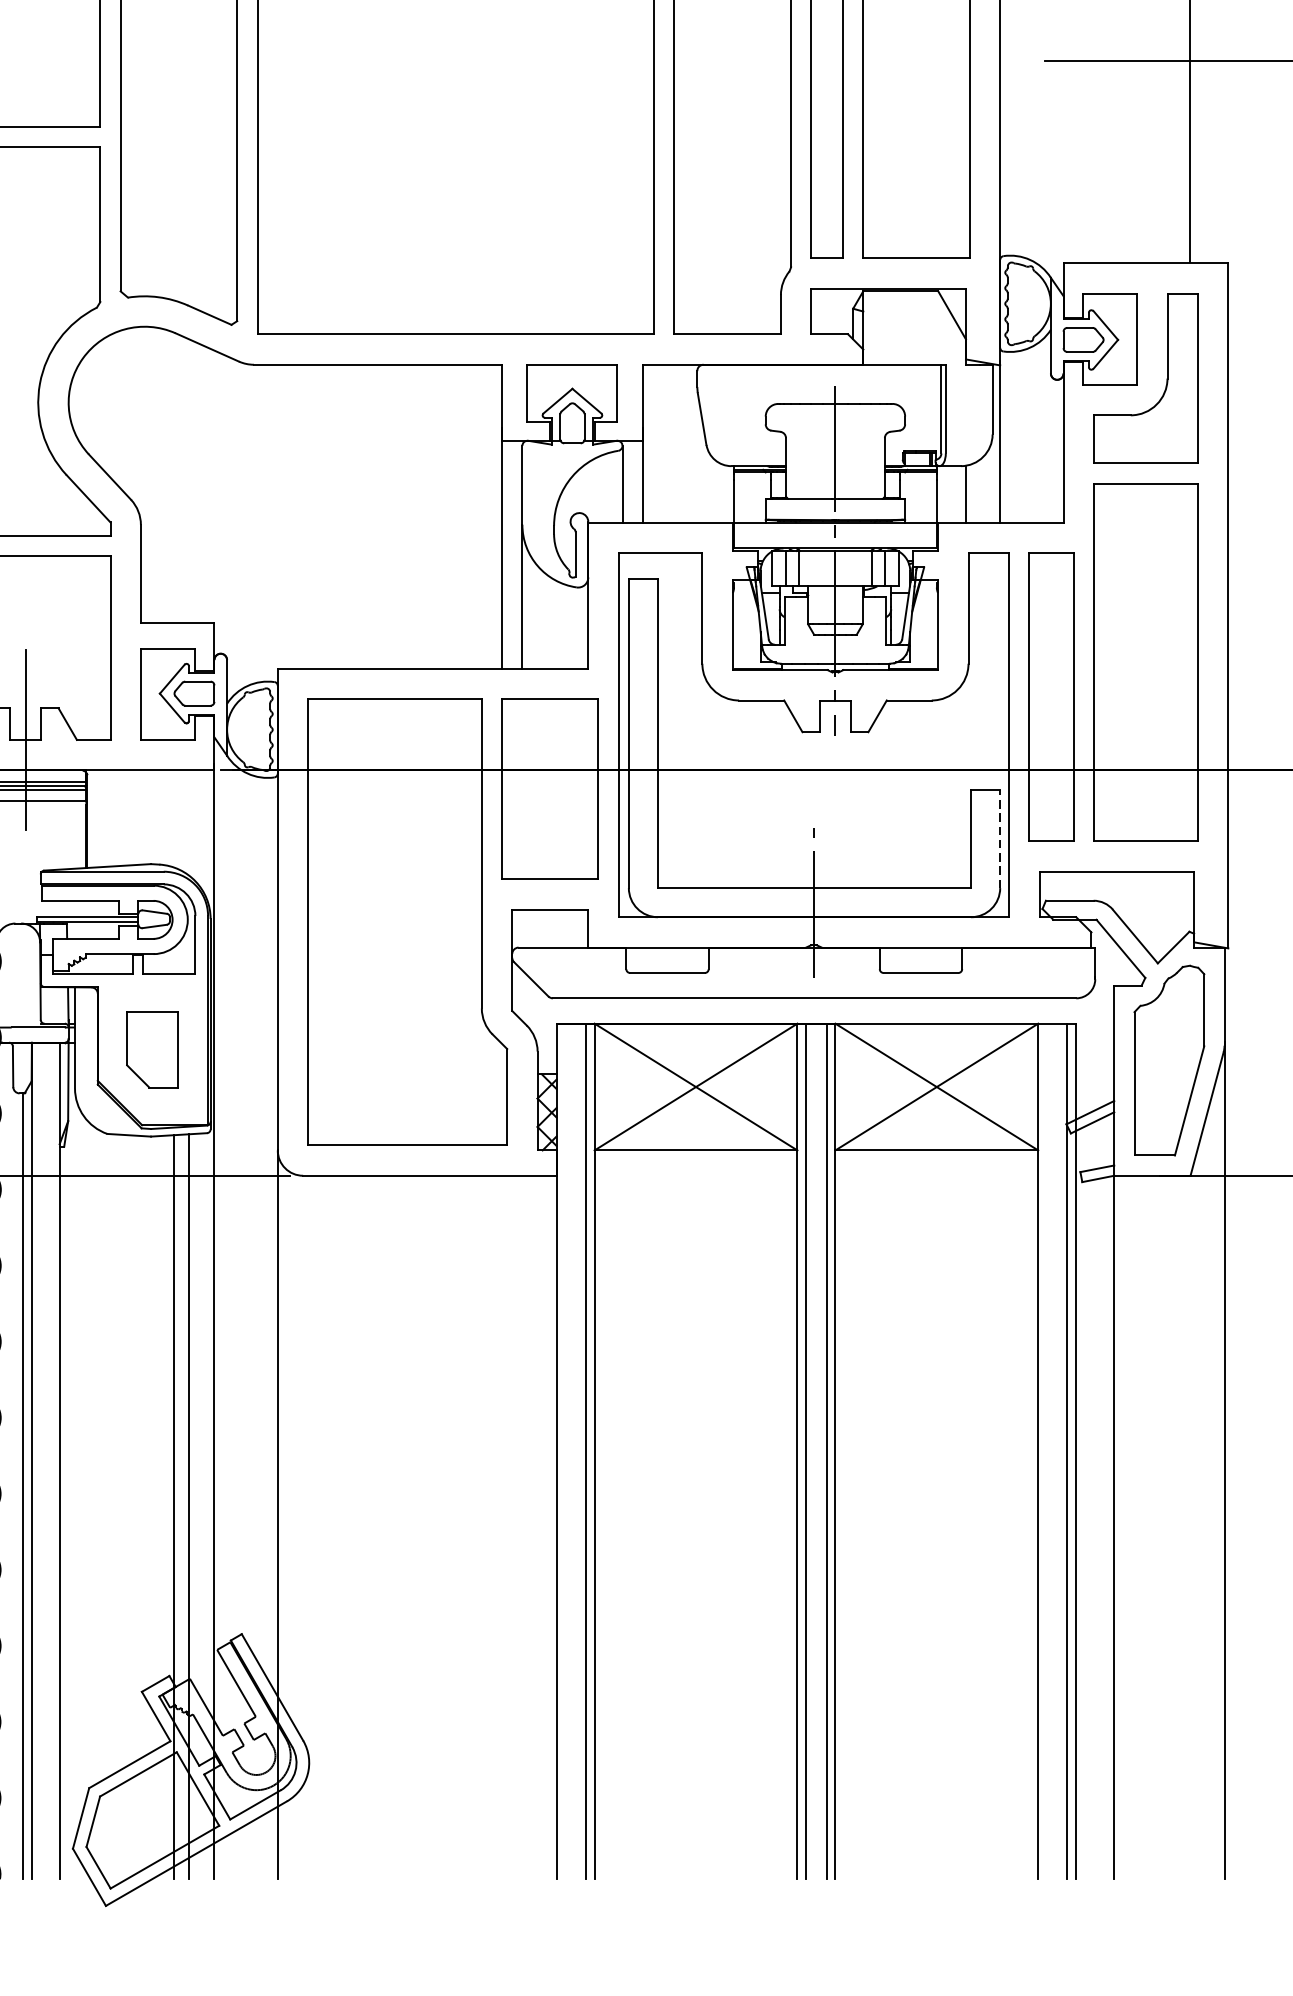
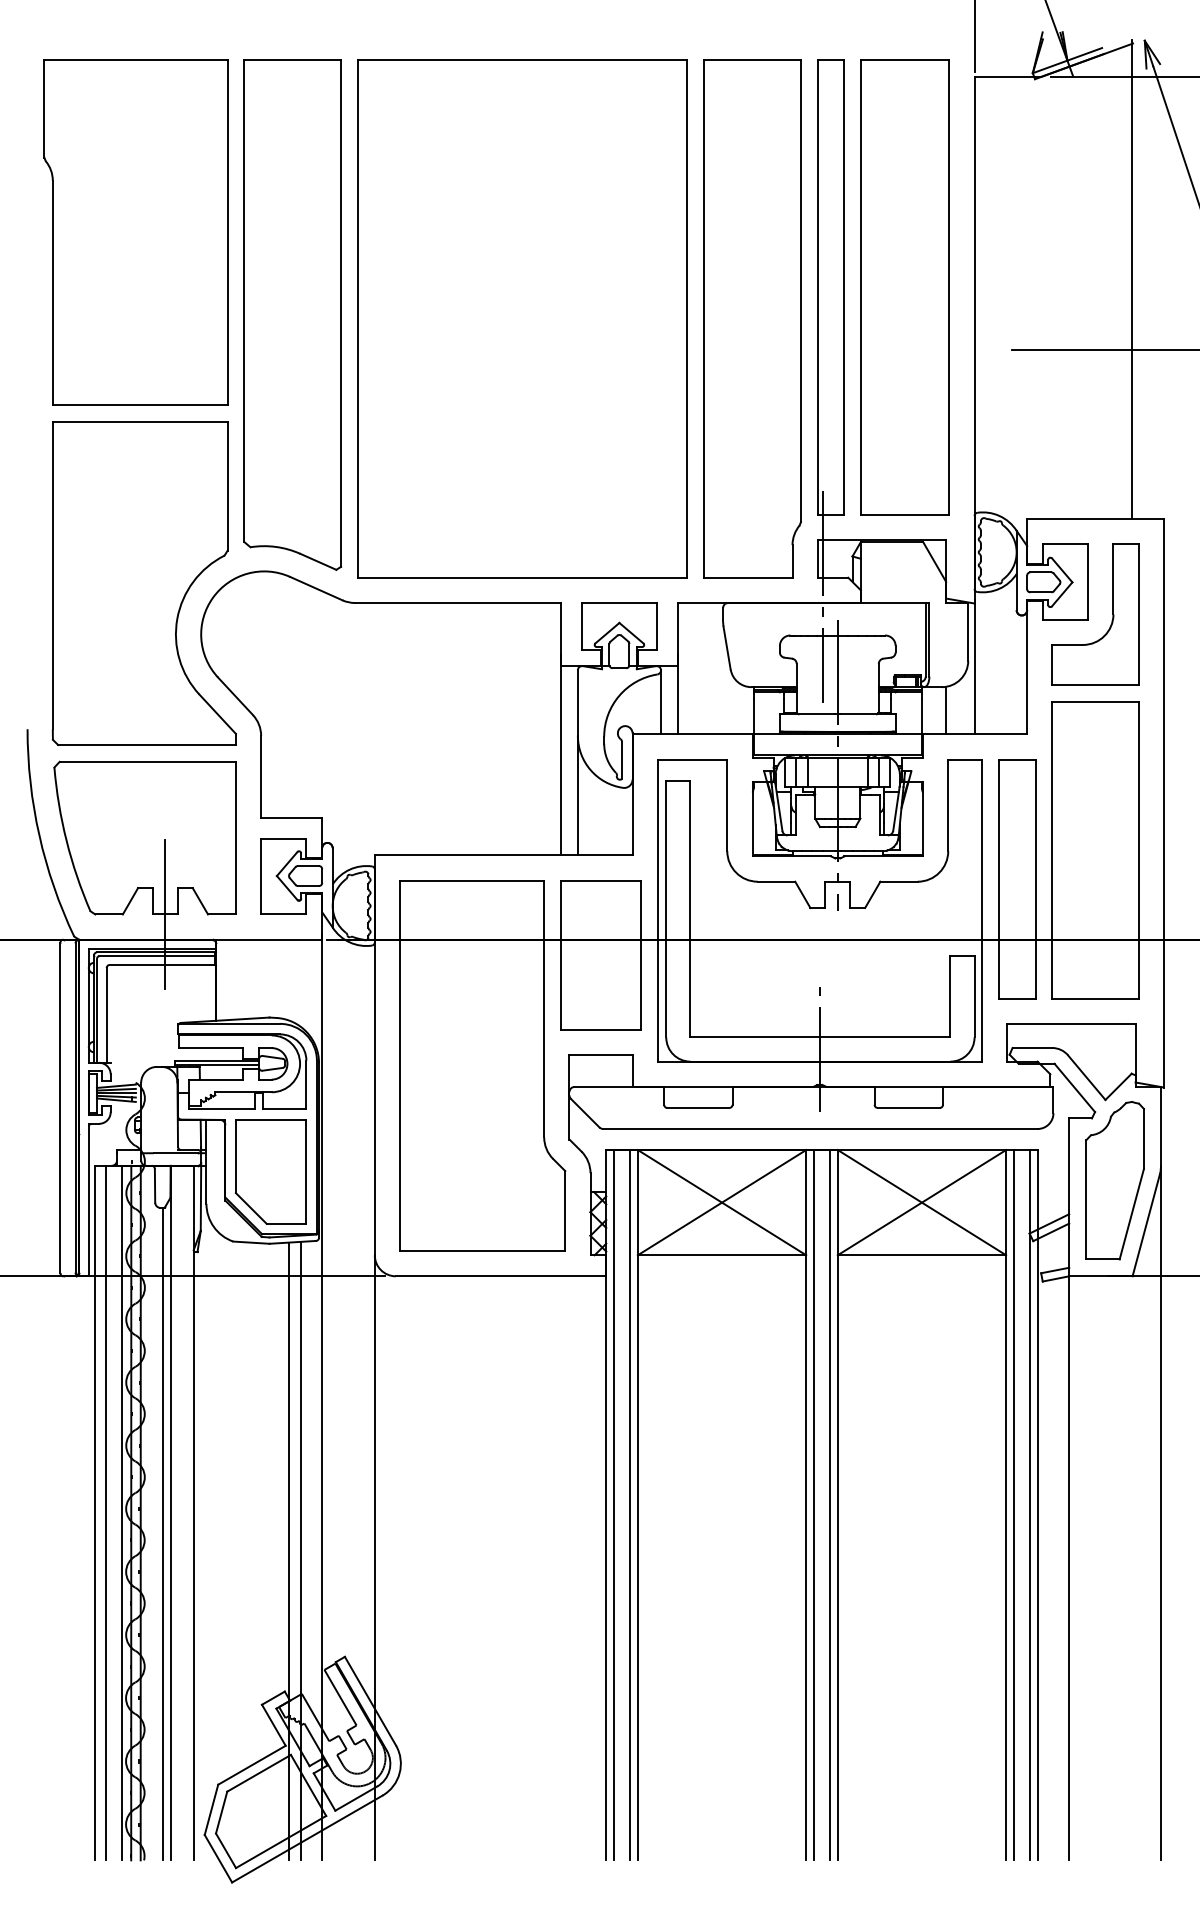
line: (818, 358) -> (823, 597), added
line: (1000, 838) -> (974, 996), dashed -> solid
part: (152, 1049) -> (270, 1171), size x1.67
line: (565, 1451) -> (613, 1505), added
line: (1047, 1451) -> (1013, 1505), added

